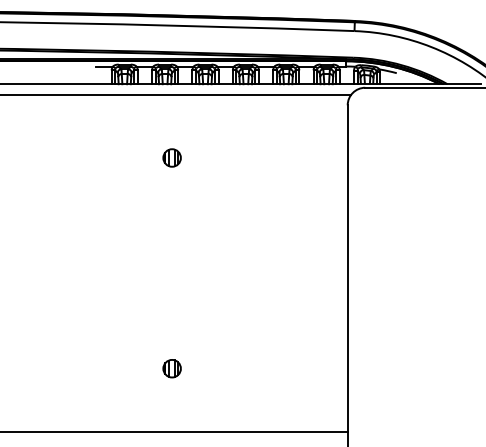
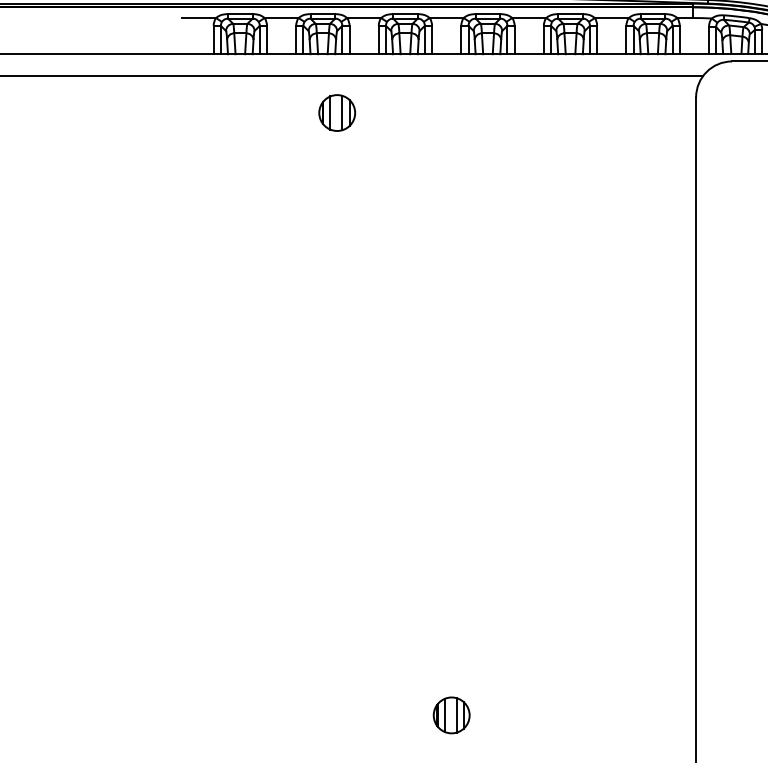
part: (171, 157) -> (335, 112), moved
part: (171, 368) -> (450, 715), moved

